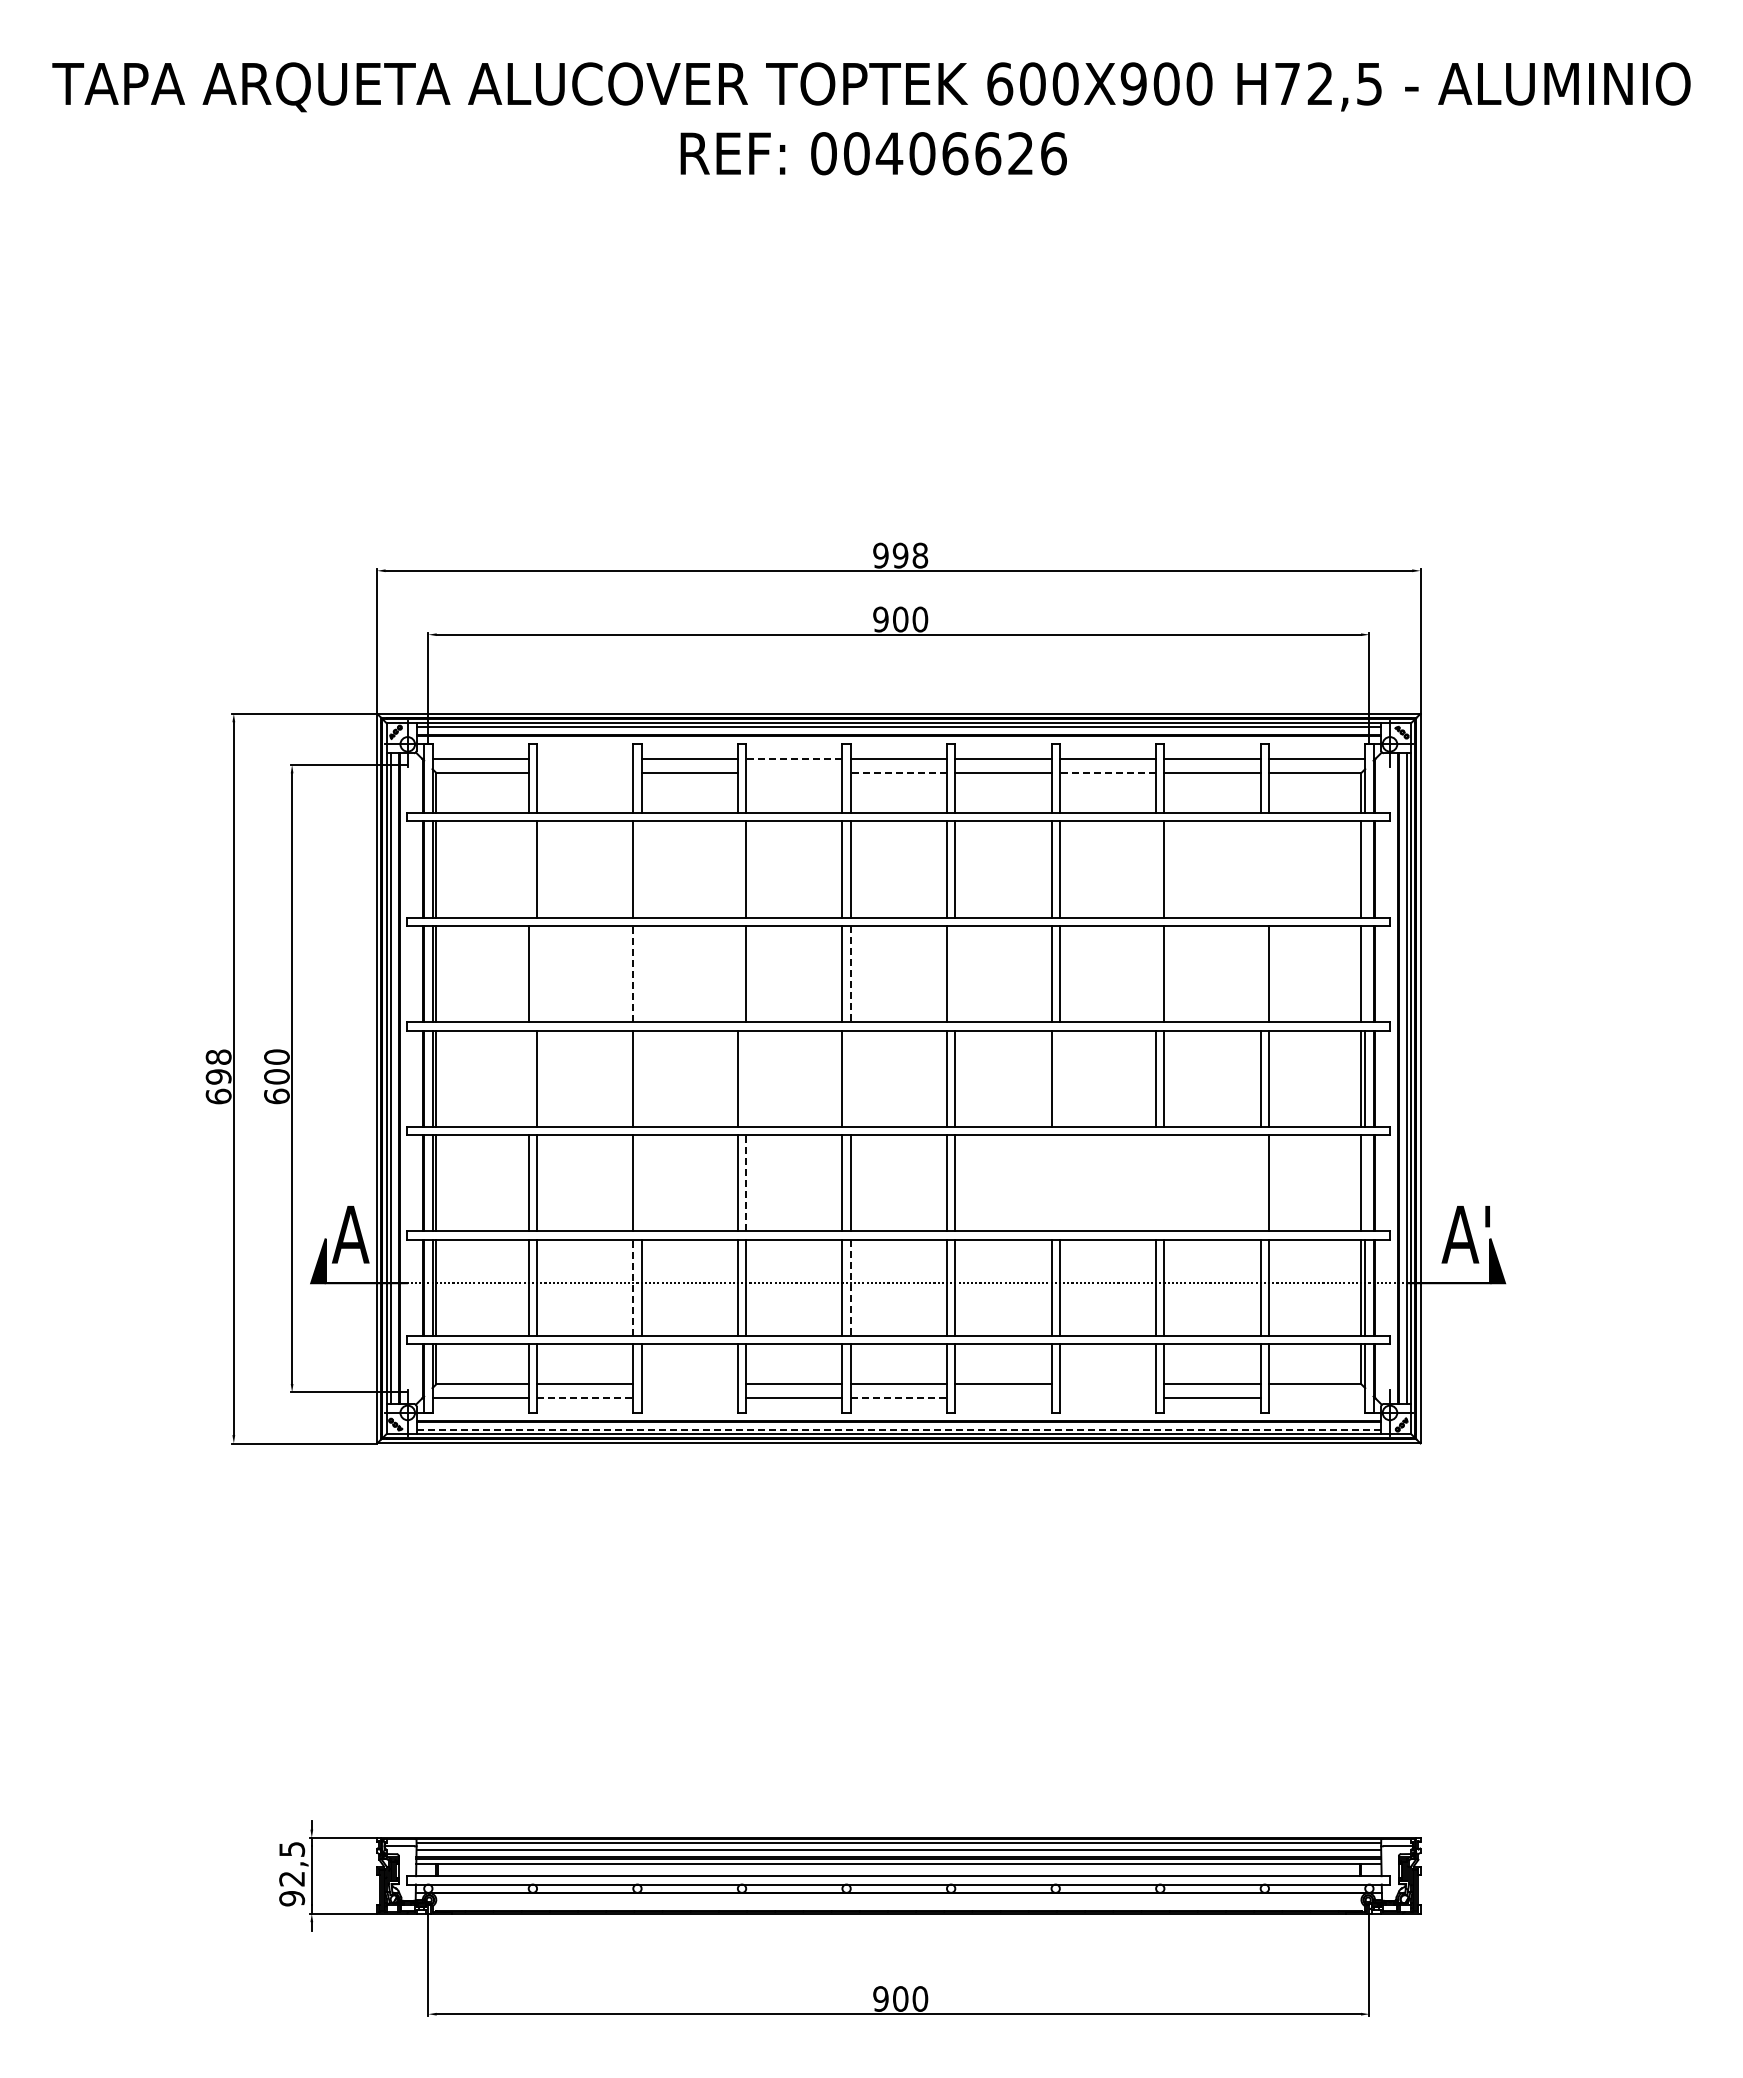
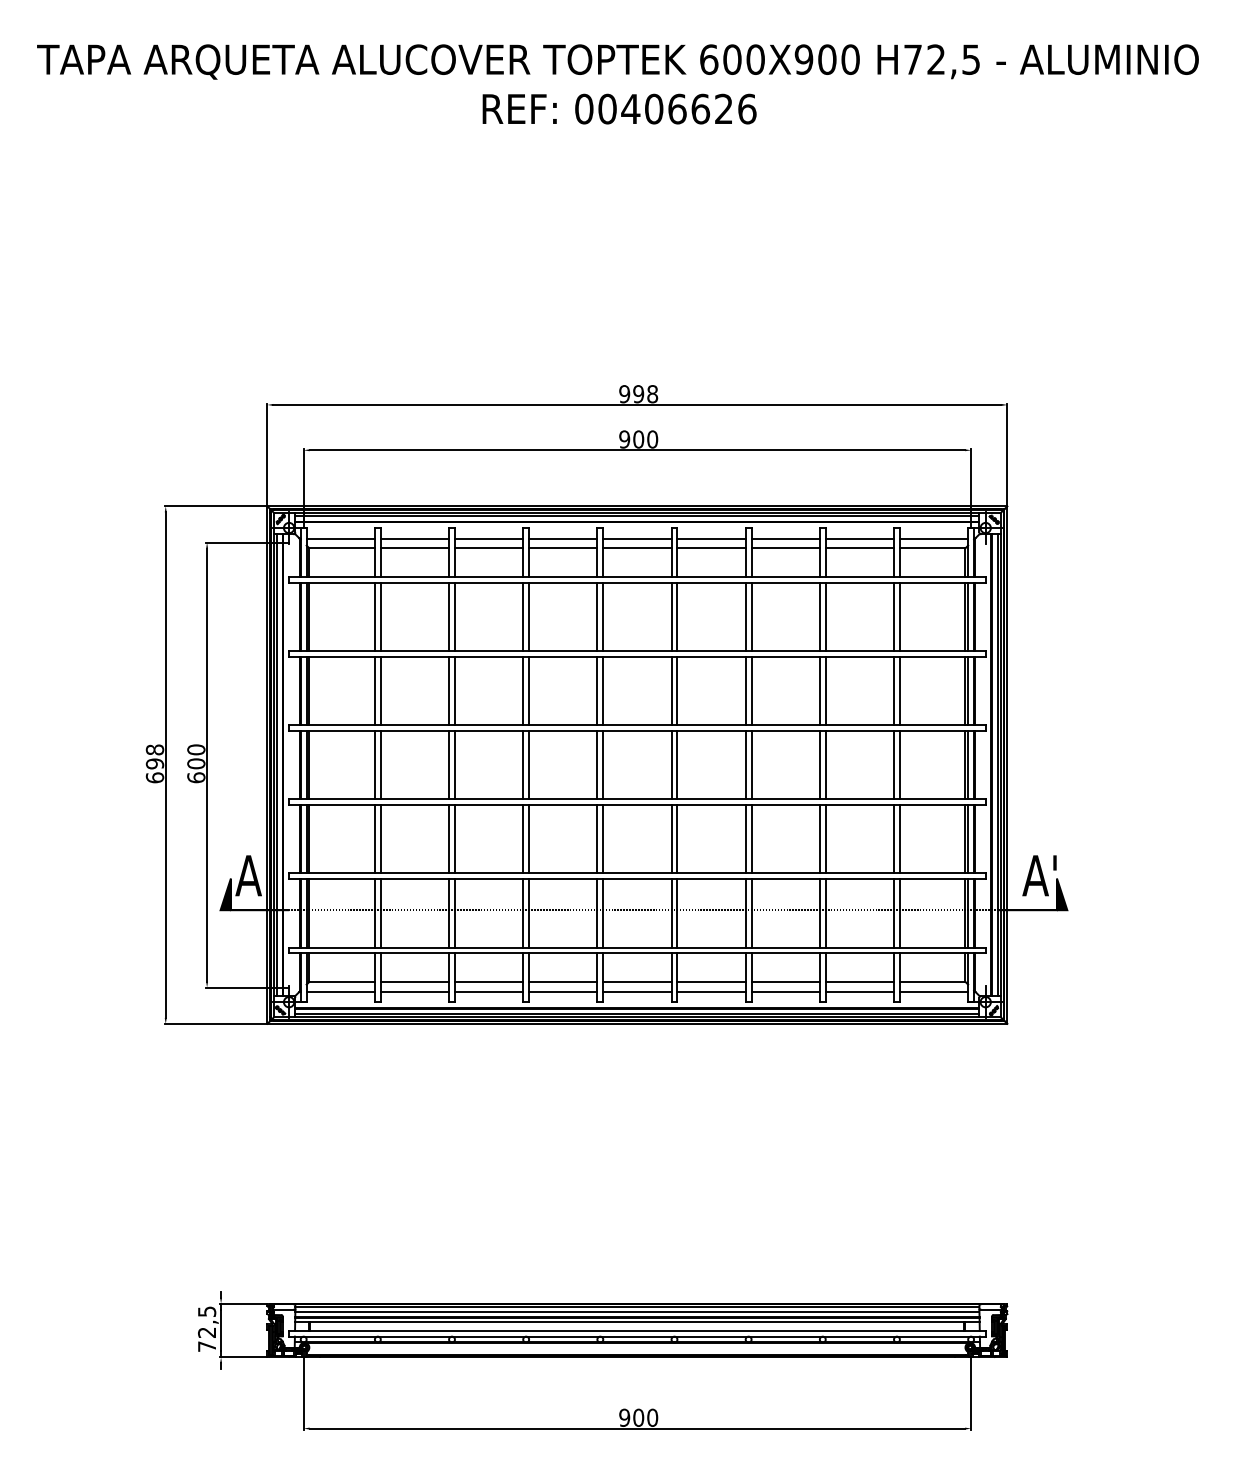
line: (585, 759) -> (415, 538), added
line: (793, 759) -> (562, 538), dashed -> solid
line: (585, 772) -> (415, 547), added
line: (794, 772) -> (563, 547), added
line: (898, 772) -> (637, 547), dashed -> solid
line: (1107, 772) -> (785, 547), dashed -> solid
line: (528, 869) -> (374, 616), added
line: (641, 869) -> (454, 616), added
line: (737, 869) -> (522, 616), added
line: (1156, 869) -> (820, 616), added
line: (1260, 869) -> (893, 616), added
line: (1269, 869) -> (900, 616), added
line: (1365, 869) -> (968, 616), added
line: (537, 973) -> (381, 690), added
line: (633, 973) -> (449, 690), dashed -> solid
line: (641, 973) -> (454, 690), added
line: (737, 973) -> (522, 690), added
line: (955, 973) -> (677, 690), added
line: (1156, 973) -> (820, 690), added
line: (1260, 973) -> (893, 690), added
line: (1365, 973) -> (968, 690), added
line: (850, 974) -> (603, 691), dashed -> solid
line: (528, 1078) -> (374, 765), added
line: (641, 1078) -> (454, 765), added
line: (746, 1078) -> (529, 765), added
line: (850, 1078) -> (603, 765), added
line: (1059, 1078) -> (751, 765), added
line: (746, 1182) -> (529, 838), dashed -> solid
line: (641, 1183) -> (454, 839), added
line: (1051, 1183) -> (745, 839), added
line: (1059, 1183) -> (751, 839), added
line: (1156, 1183) -> (820, 839), added
line: (1164, 1183) -> (825, 839), added
line: (1260, 1183) -> (893, 839), added
line: (1365, 1183) -> (968, 839), added
line: (633, 1287) -> (449, 913), dashed -> solid
line: (850, 1288) -> (603, 913), dashed -> solid
line: (689, 1384) -> (488, 982), added
line: (1107, 1384) -> (785, 982), added
line: (585, 1397) -> (415, 991), dashed -> solid
line: (689, 1397) -> (488, 991), added
line: (899, 1397) -> (637, 991), dashed -> solid
line: (1003, 1397) -> (711, 991), added
line: (1107, 1397) -> (785, 991), added
line: (1317, 1397) -> (934, 991), added
line: (898, 1429) -> (637, 1013), dashed -> solid
text: (292, 1898) -> (207, 1346), 92,5 -> 72,5

